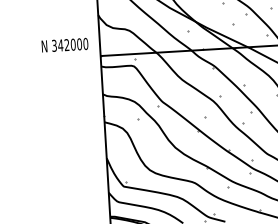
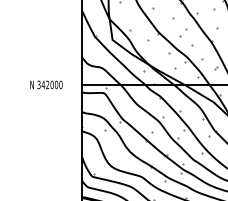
text: (65, 44) -> (46, 84), moved

